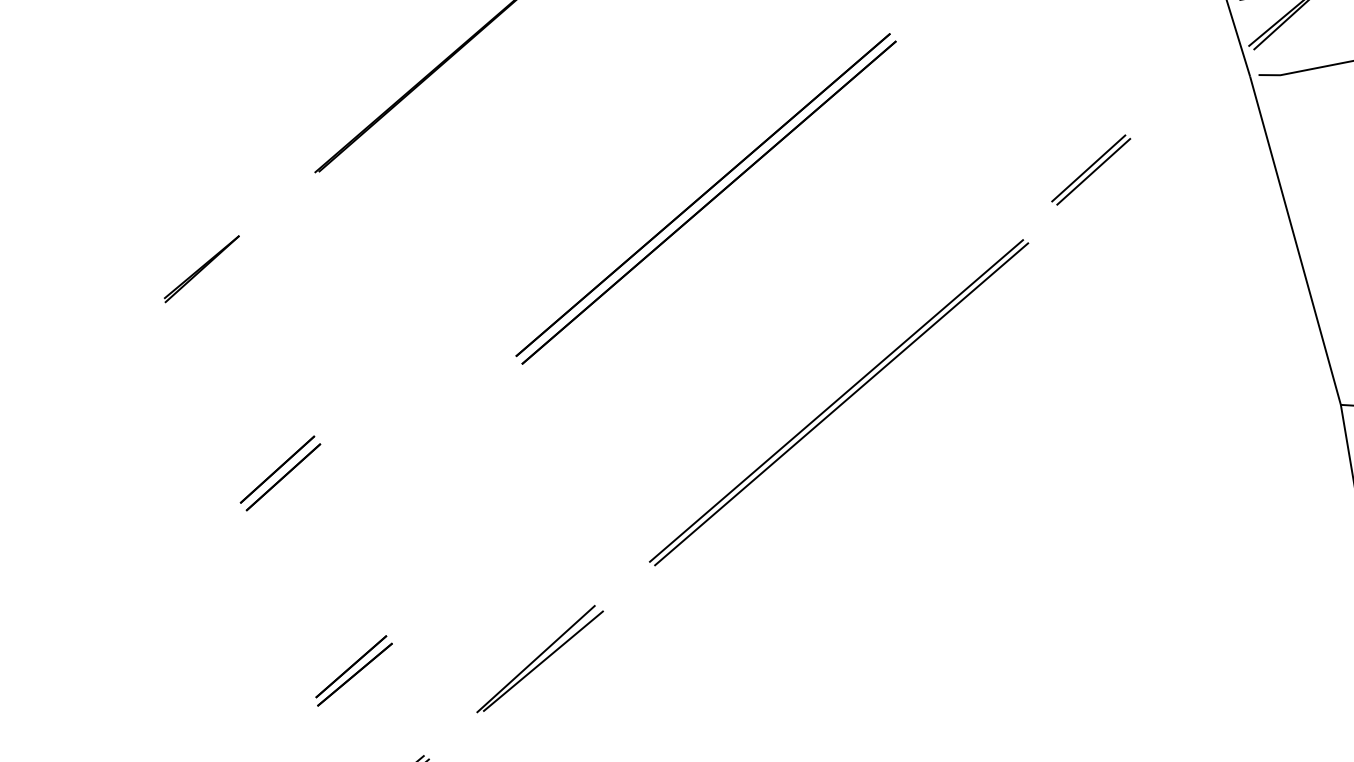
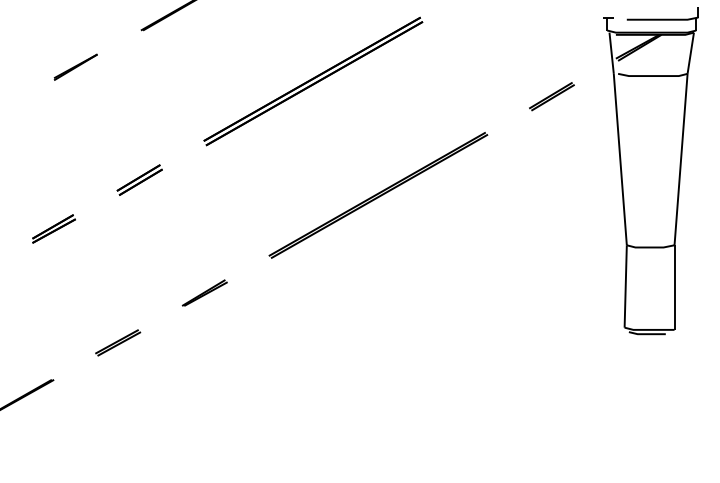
part: (1090, 169) -> (551, 96), moved
part: (706, 198) -> (313, 81), moved
part: (279, 472) -> (139, 179), moved
part: (538, 657) -> (204, 292), size x0.62
part: (352, 669) -> (53, 228), moved

